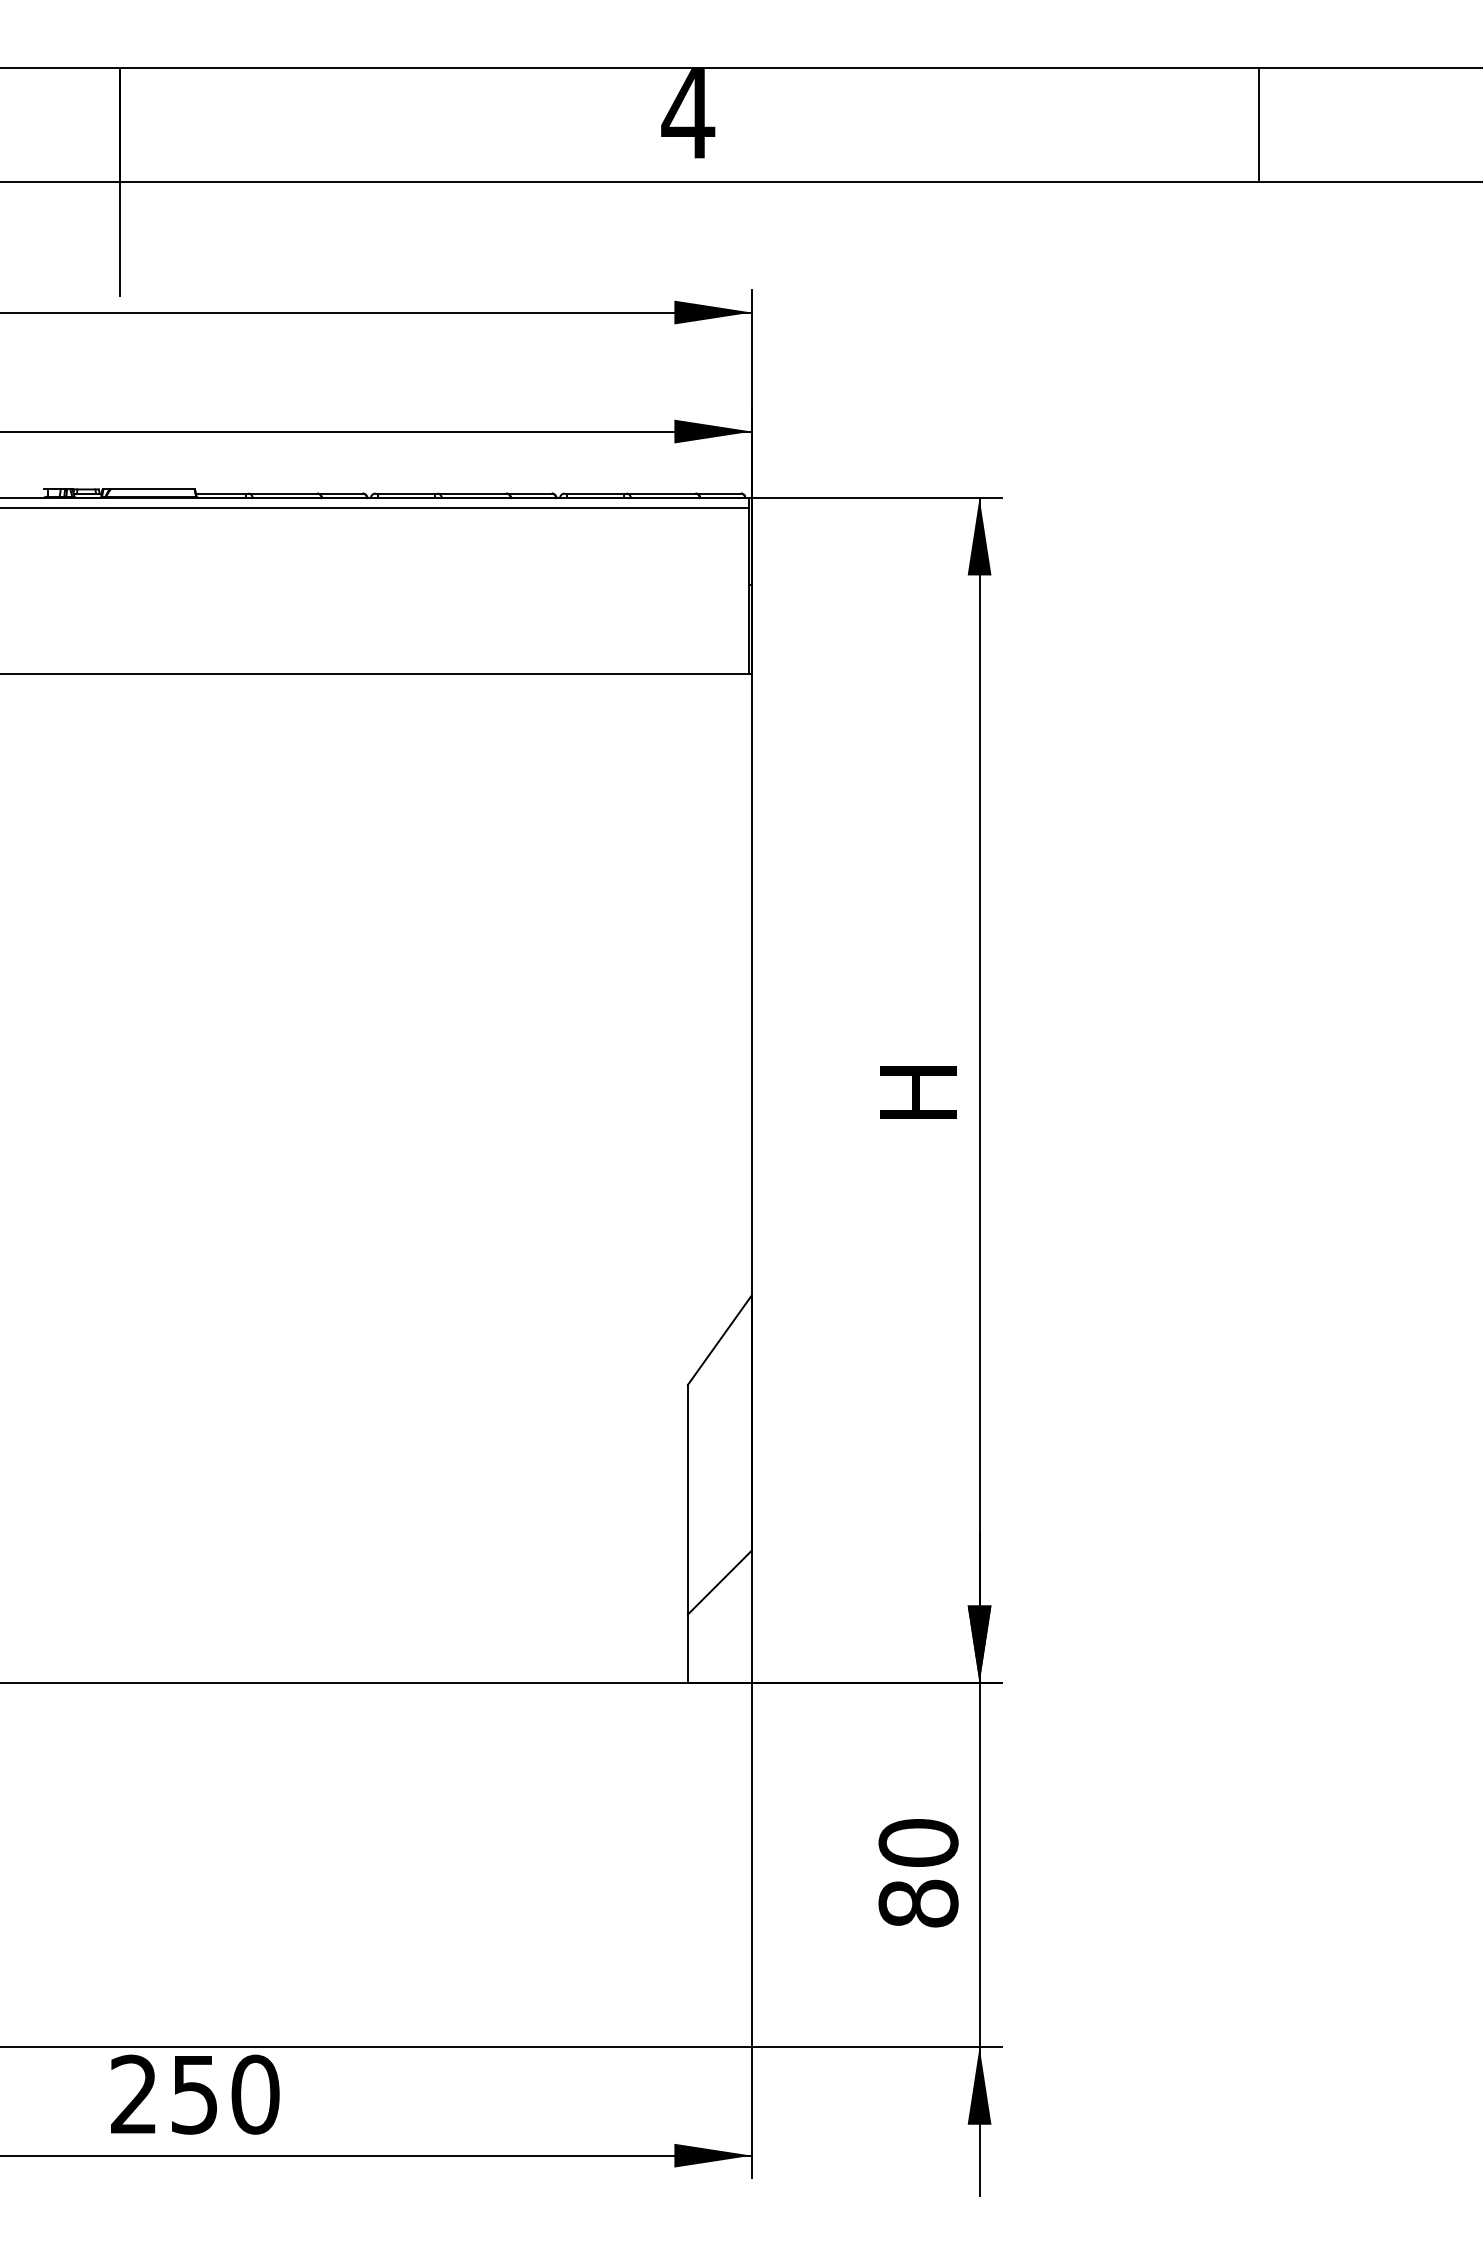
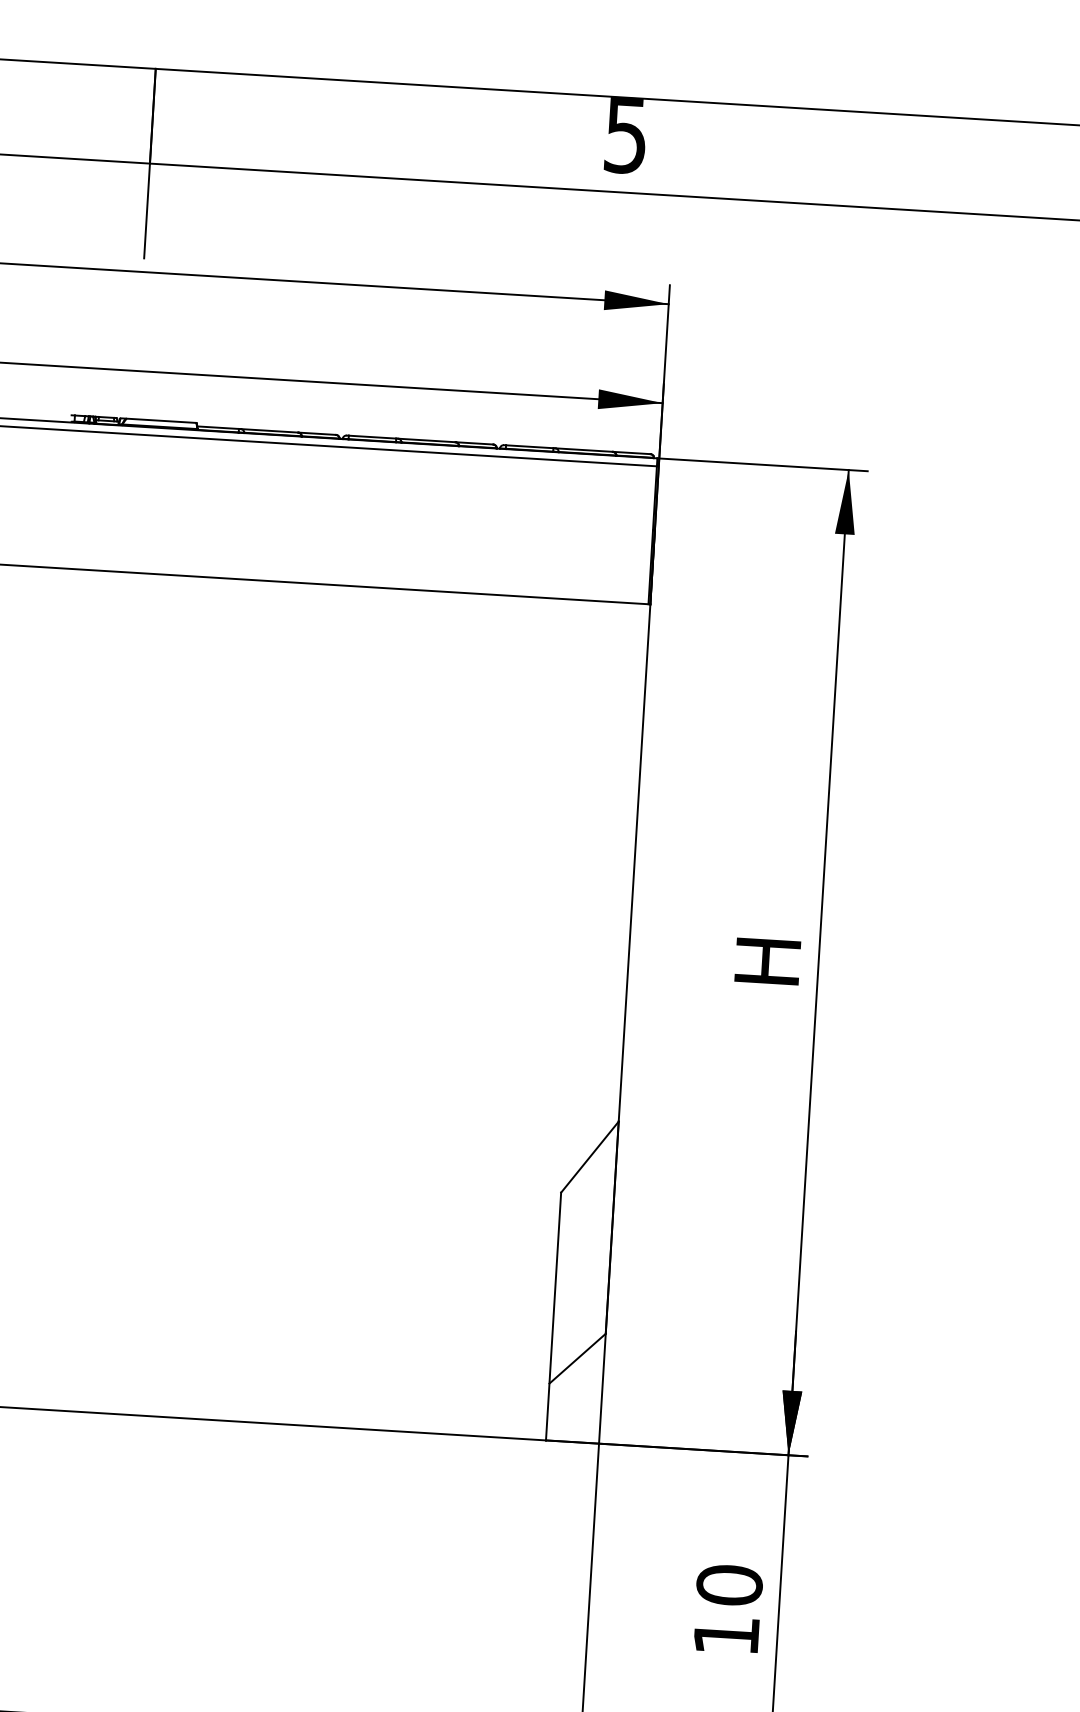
text: (688, 114) -> (626, 136), 4 -> 5
text: (918, 1903) -> (726, 1635), 80 -> 10

